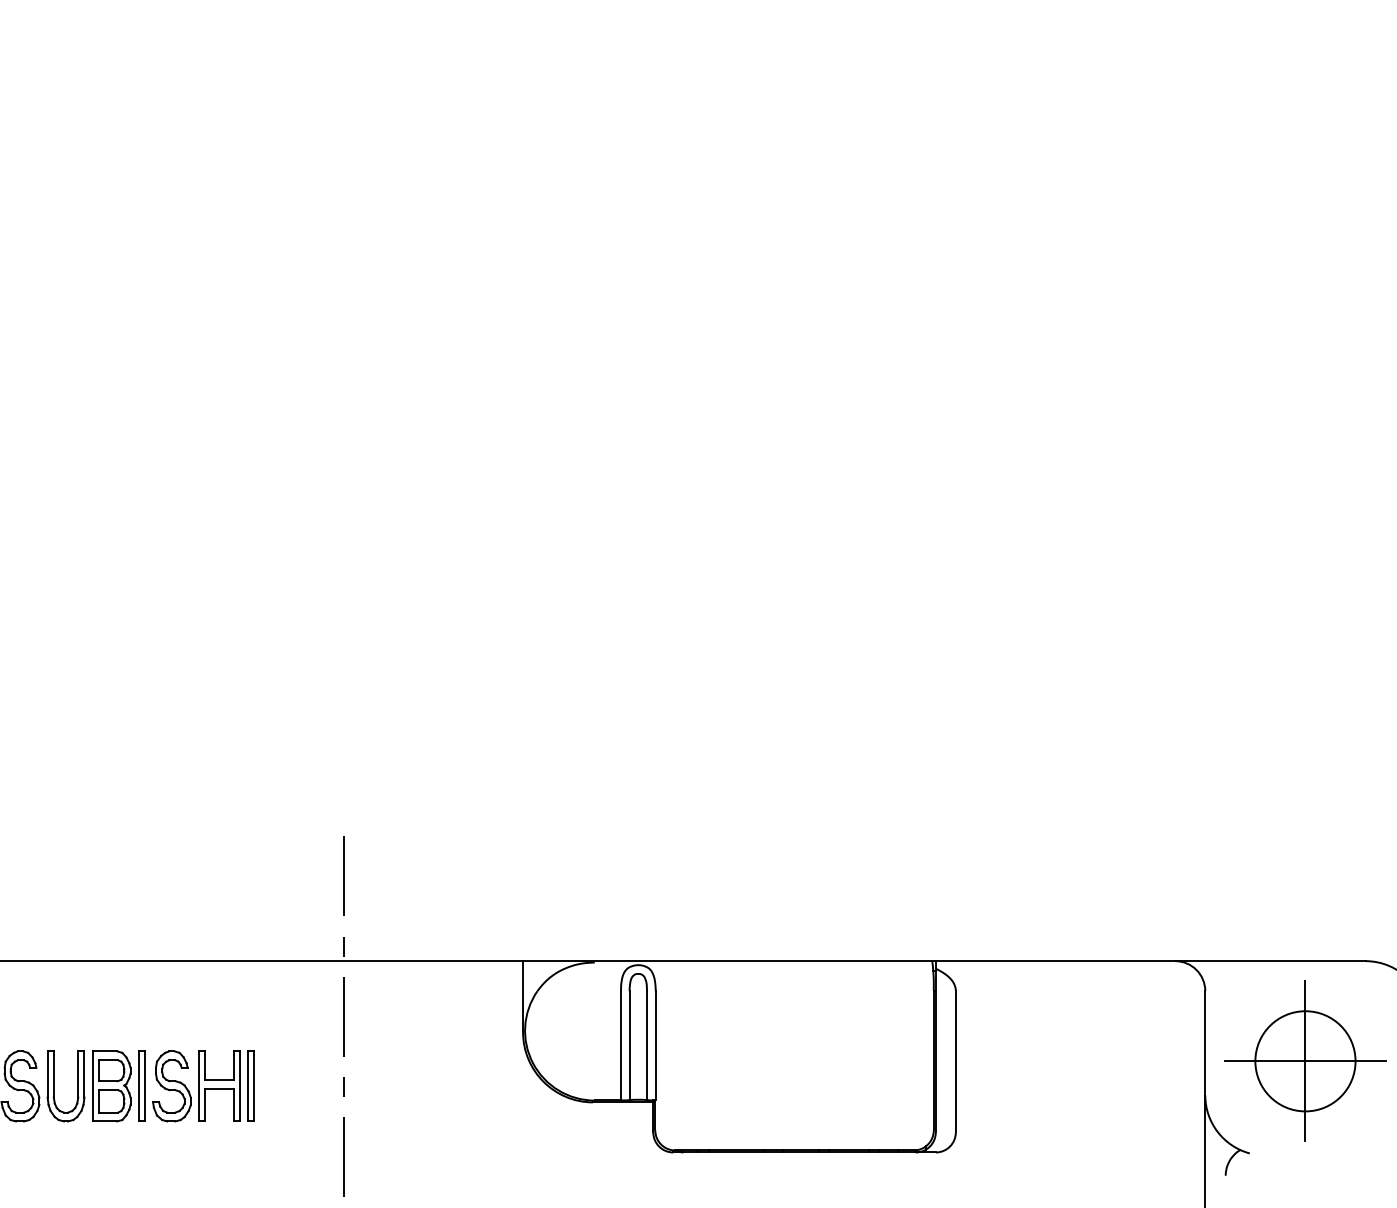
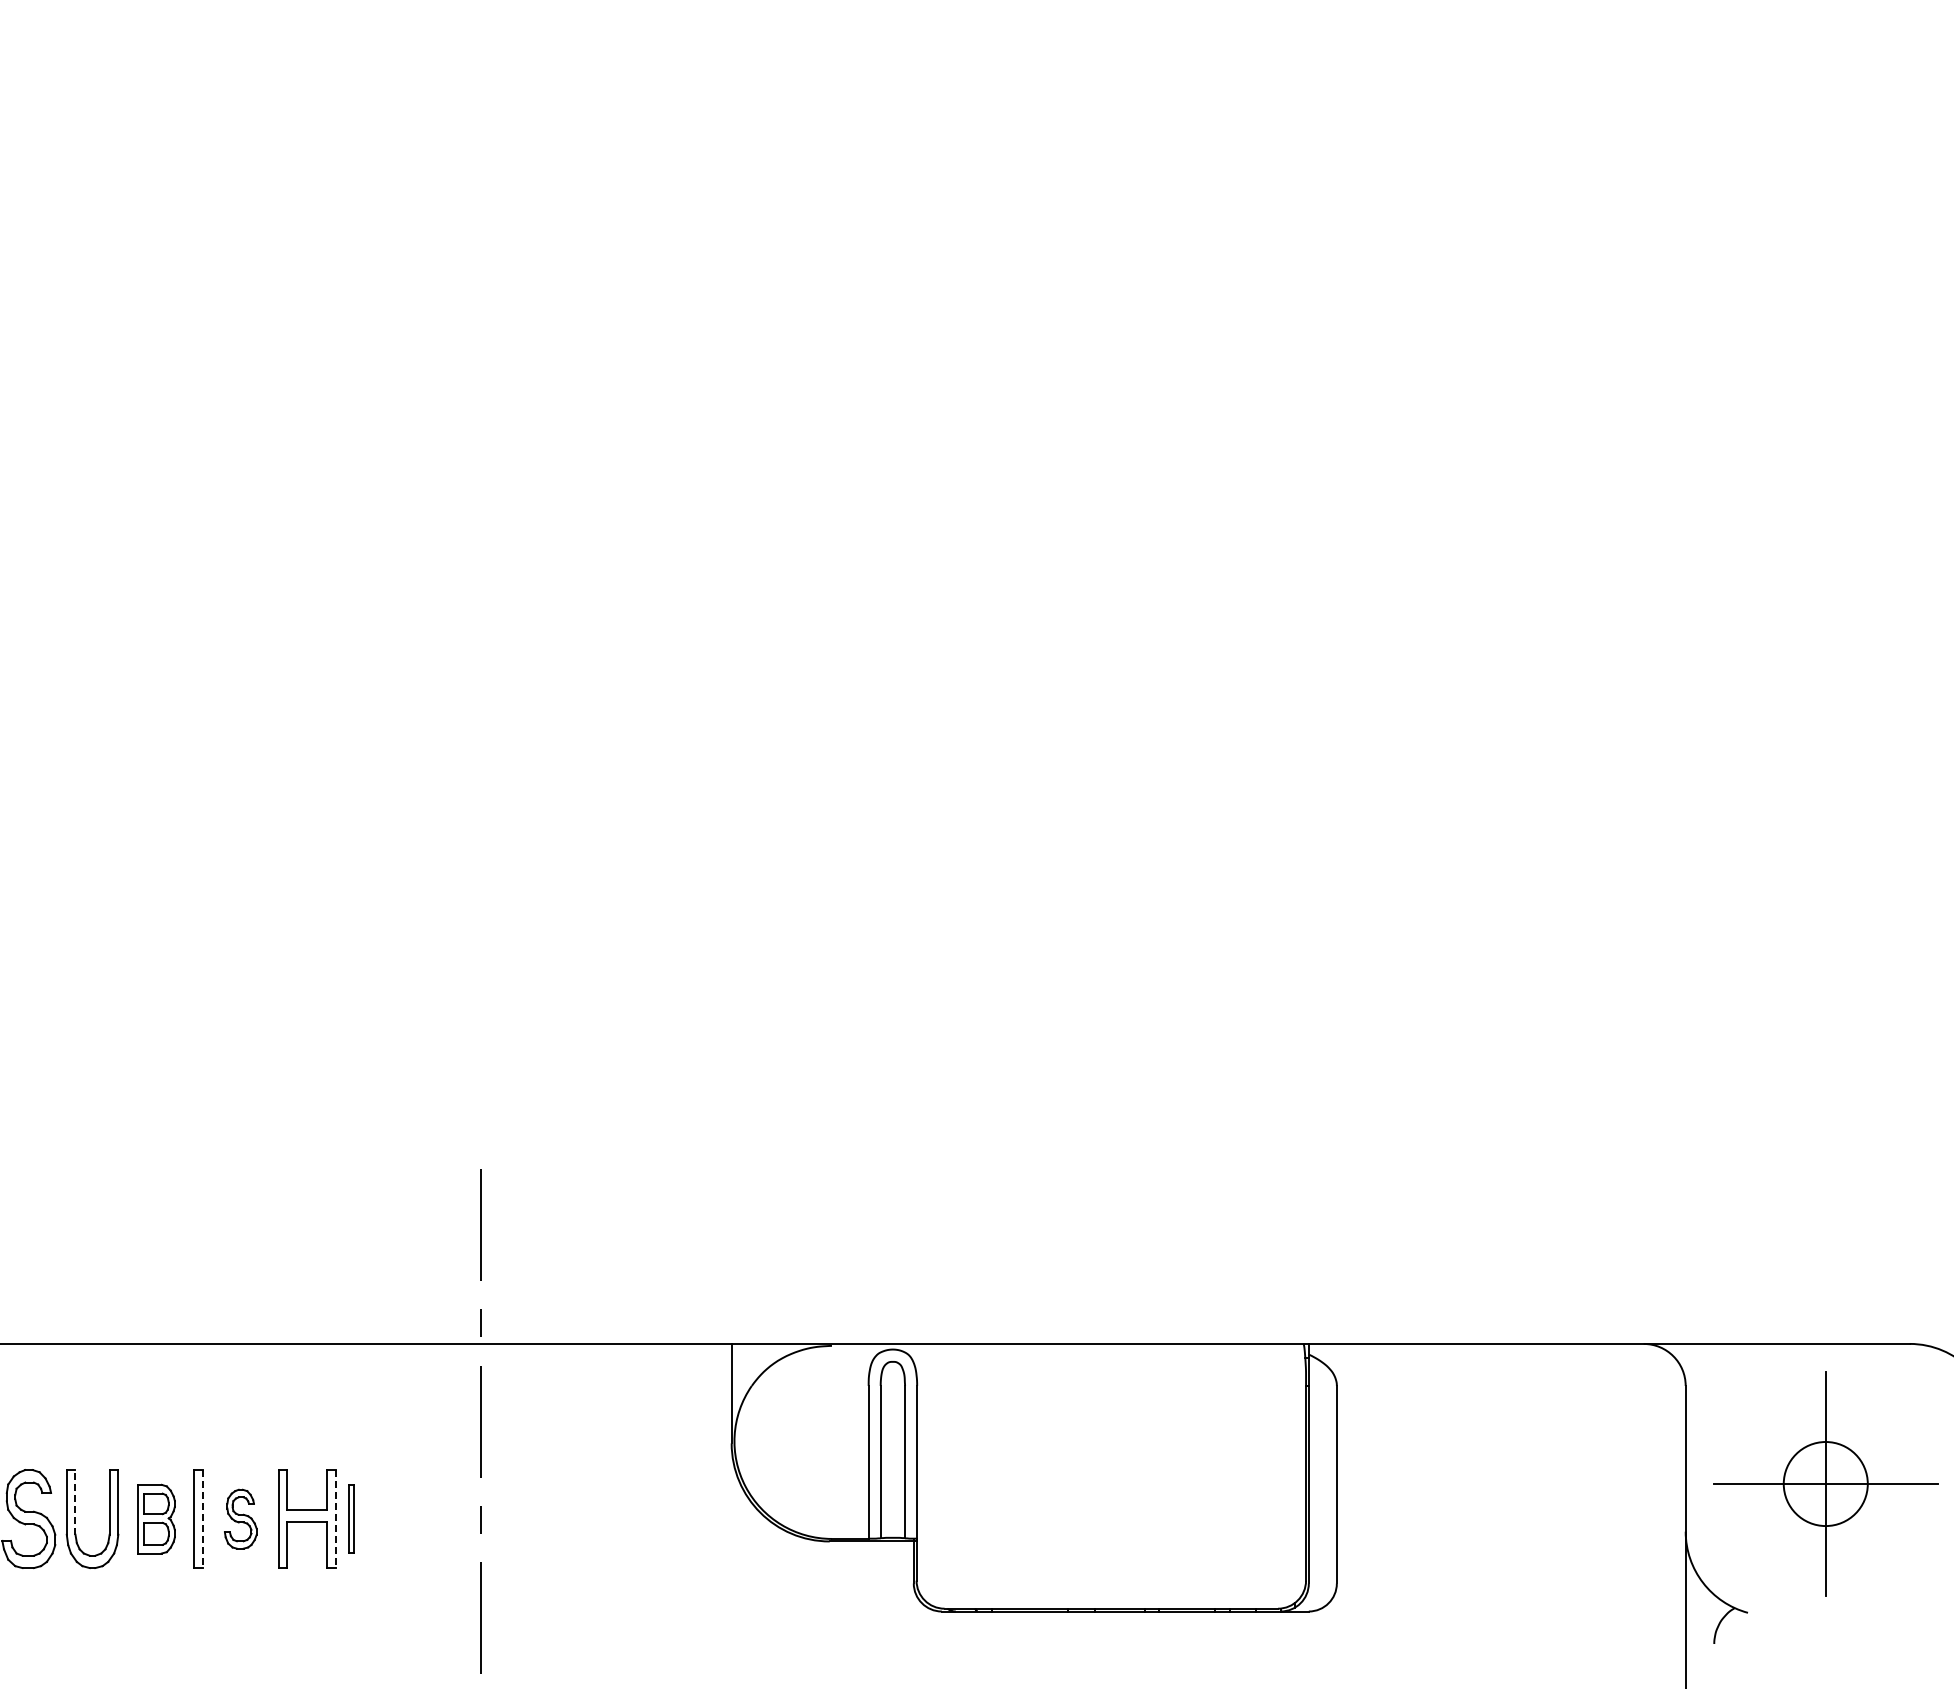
circle: (1305, 1060) -> (1825, 1483), size x0.6
line: (53, 1073) -> (75, 1501), solid -> dashed
part: (251, 1085) -> (351, 1518), size x0.7
part: (111, 1086) -> (156, 1519), size x0.7
line: (144, 1086) -> (202, 1519), solid -> dashed
part: (171, 1086) -> (240, 1519), size x0.6
line: (239, 1086) -> (335, 1519), solid -> dashed

